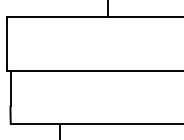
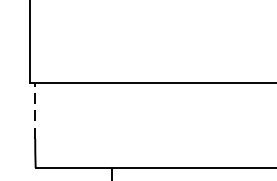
line: (10, 88) -> (35, 111), solid -> dashed

